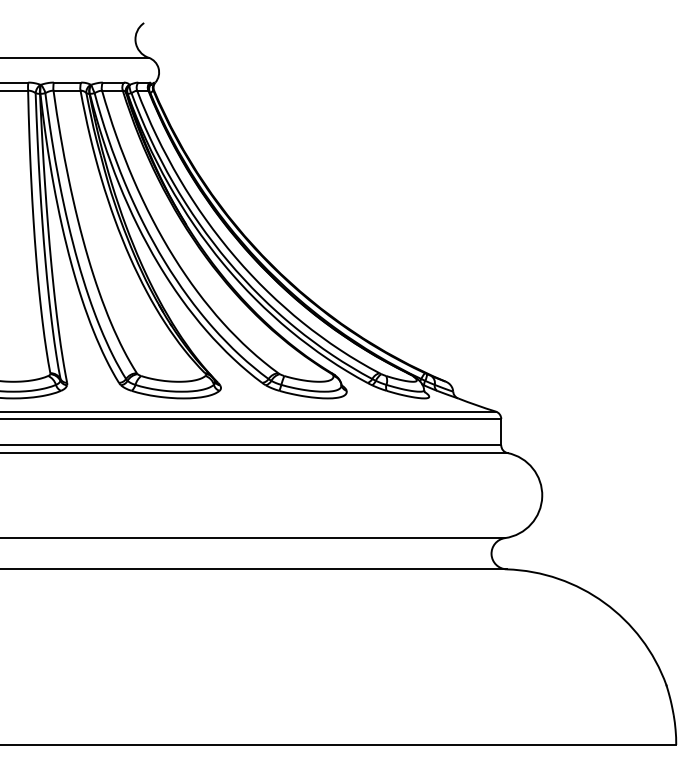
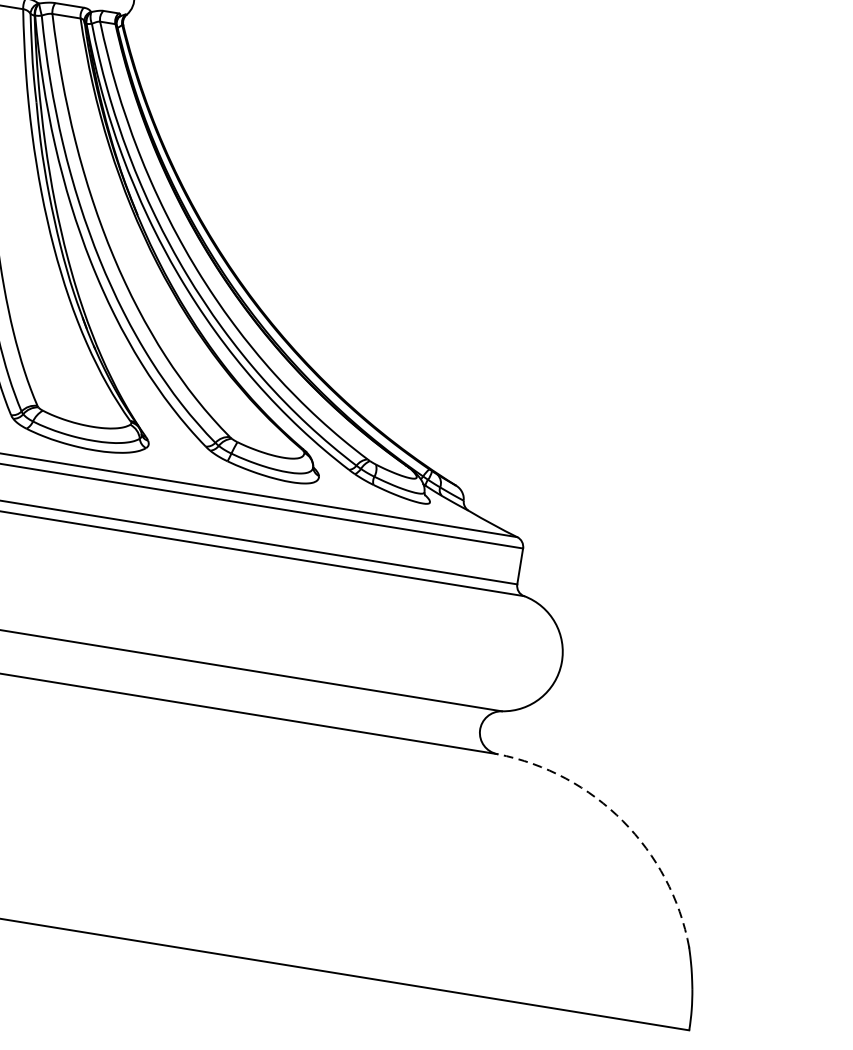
arc: (604, 602) -> (623, 820), solid -> dashed

